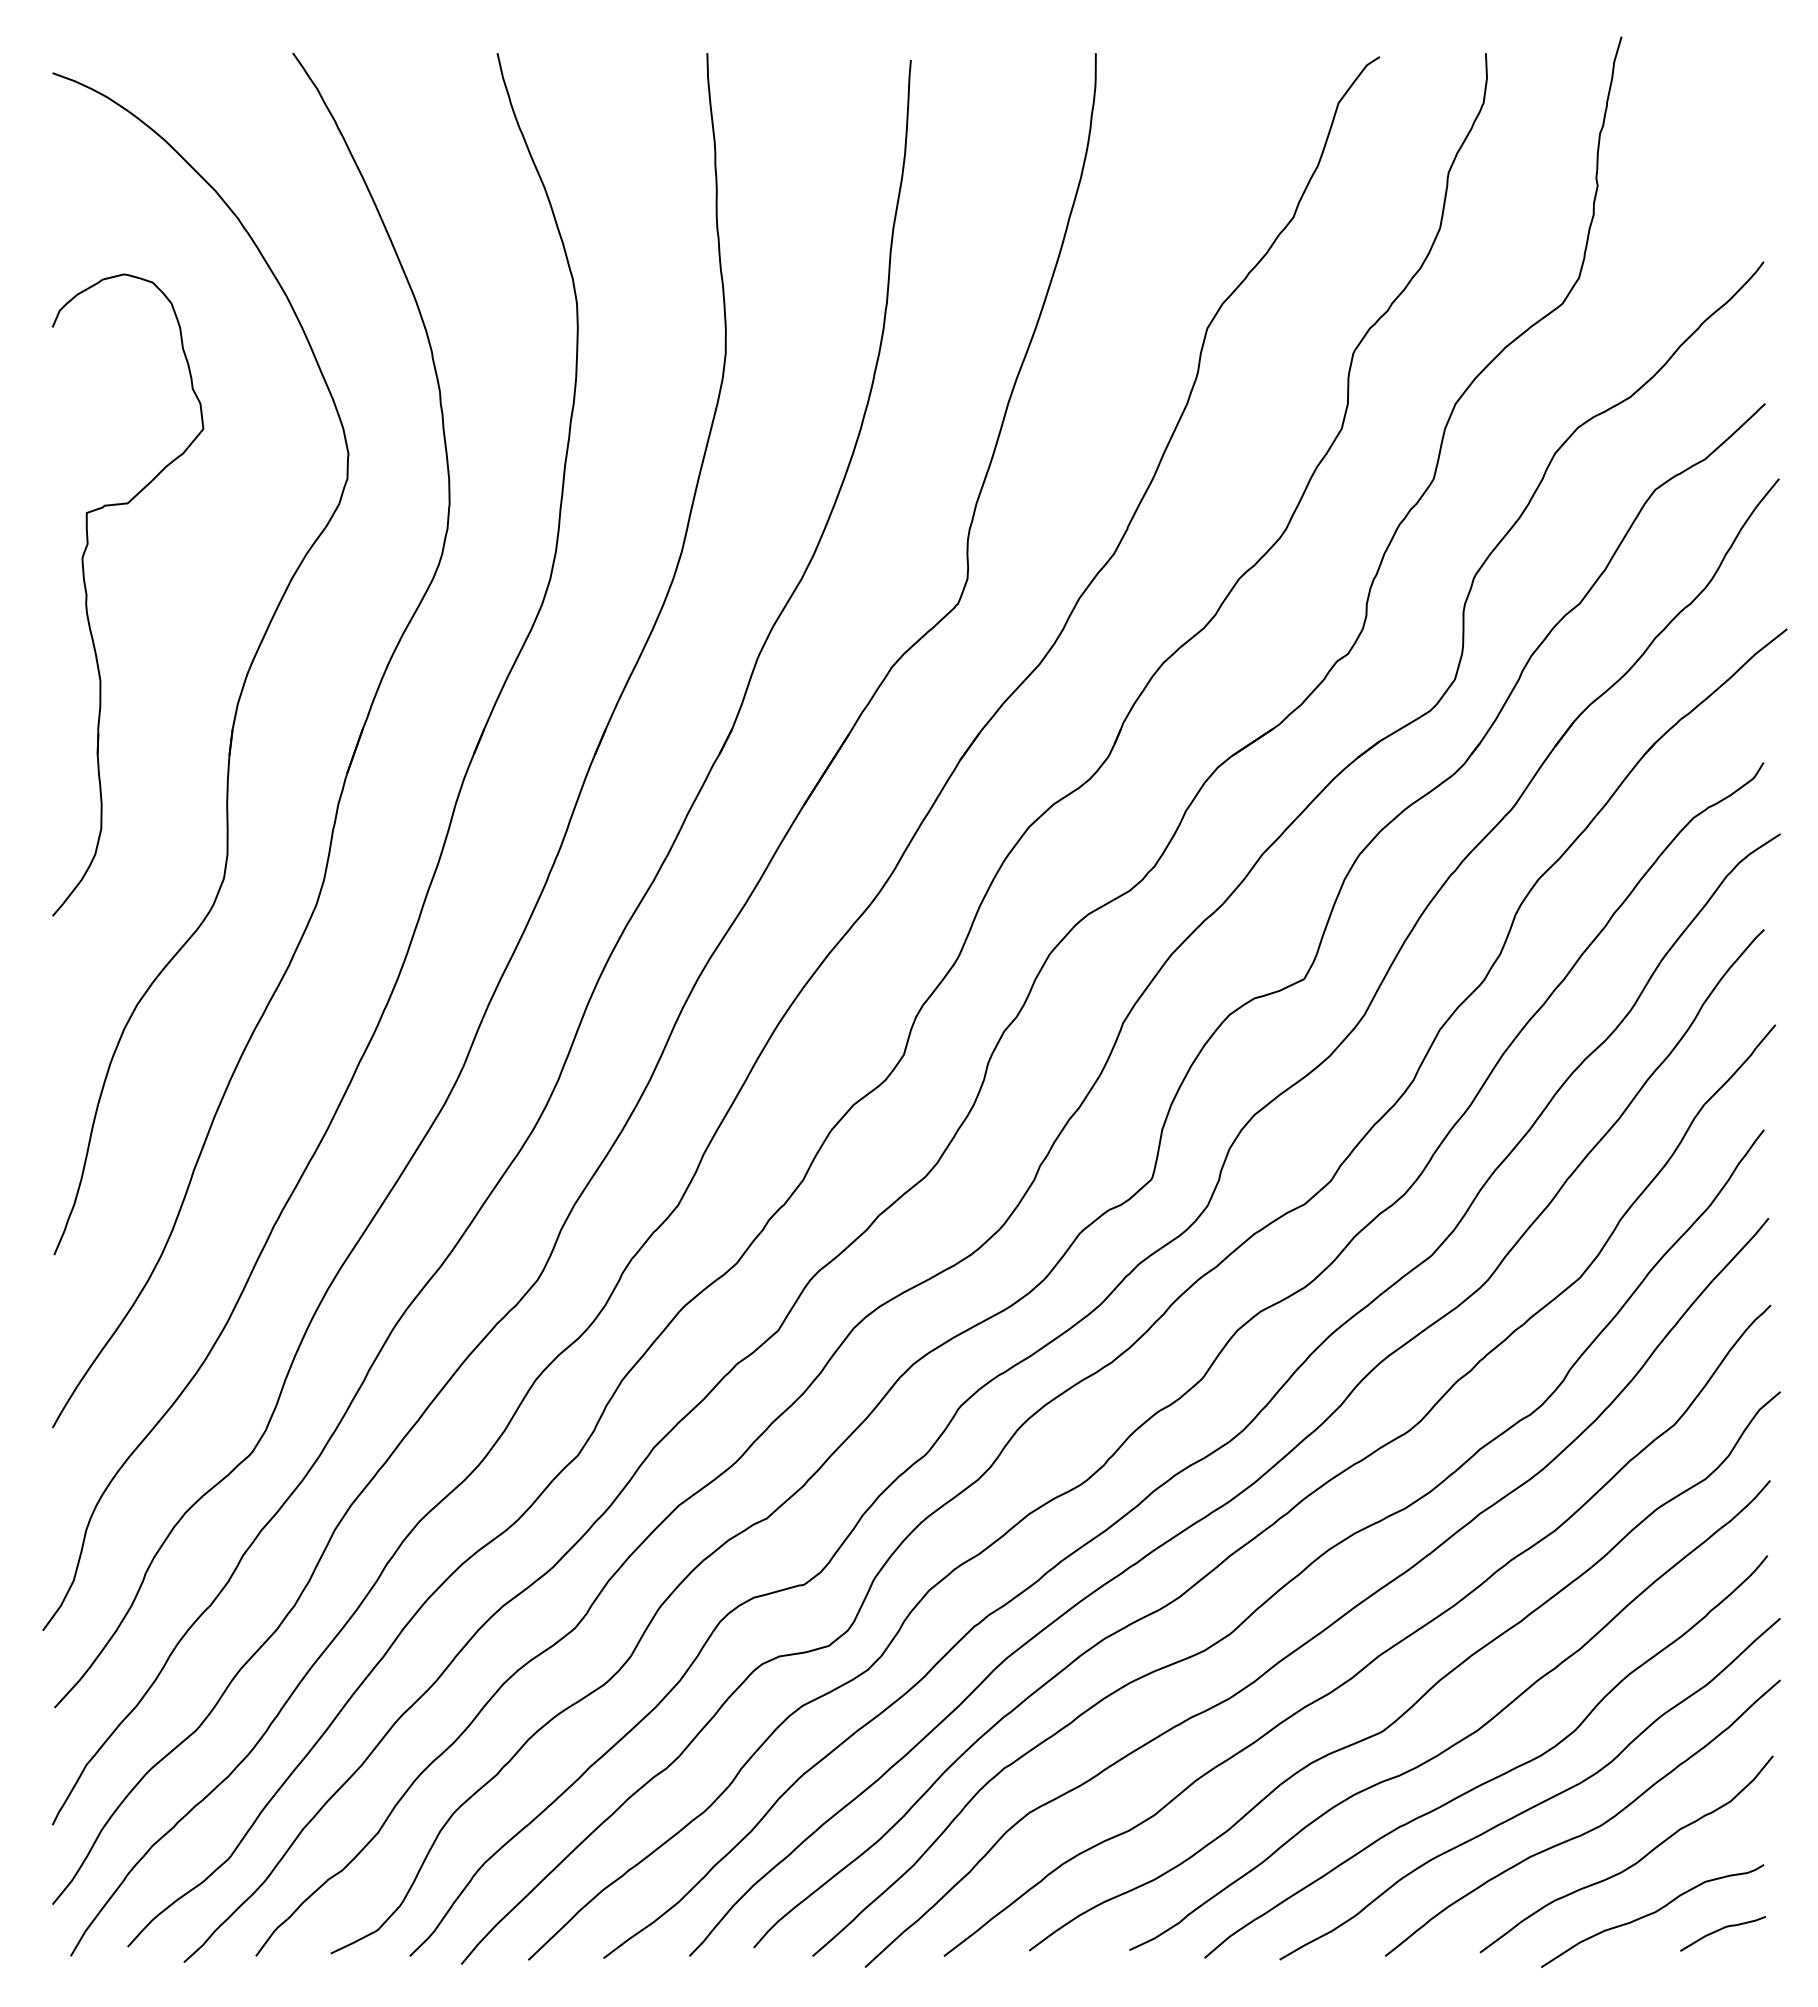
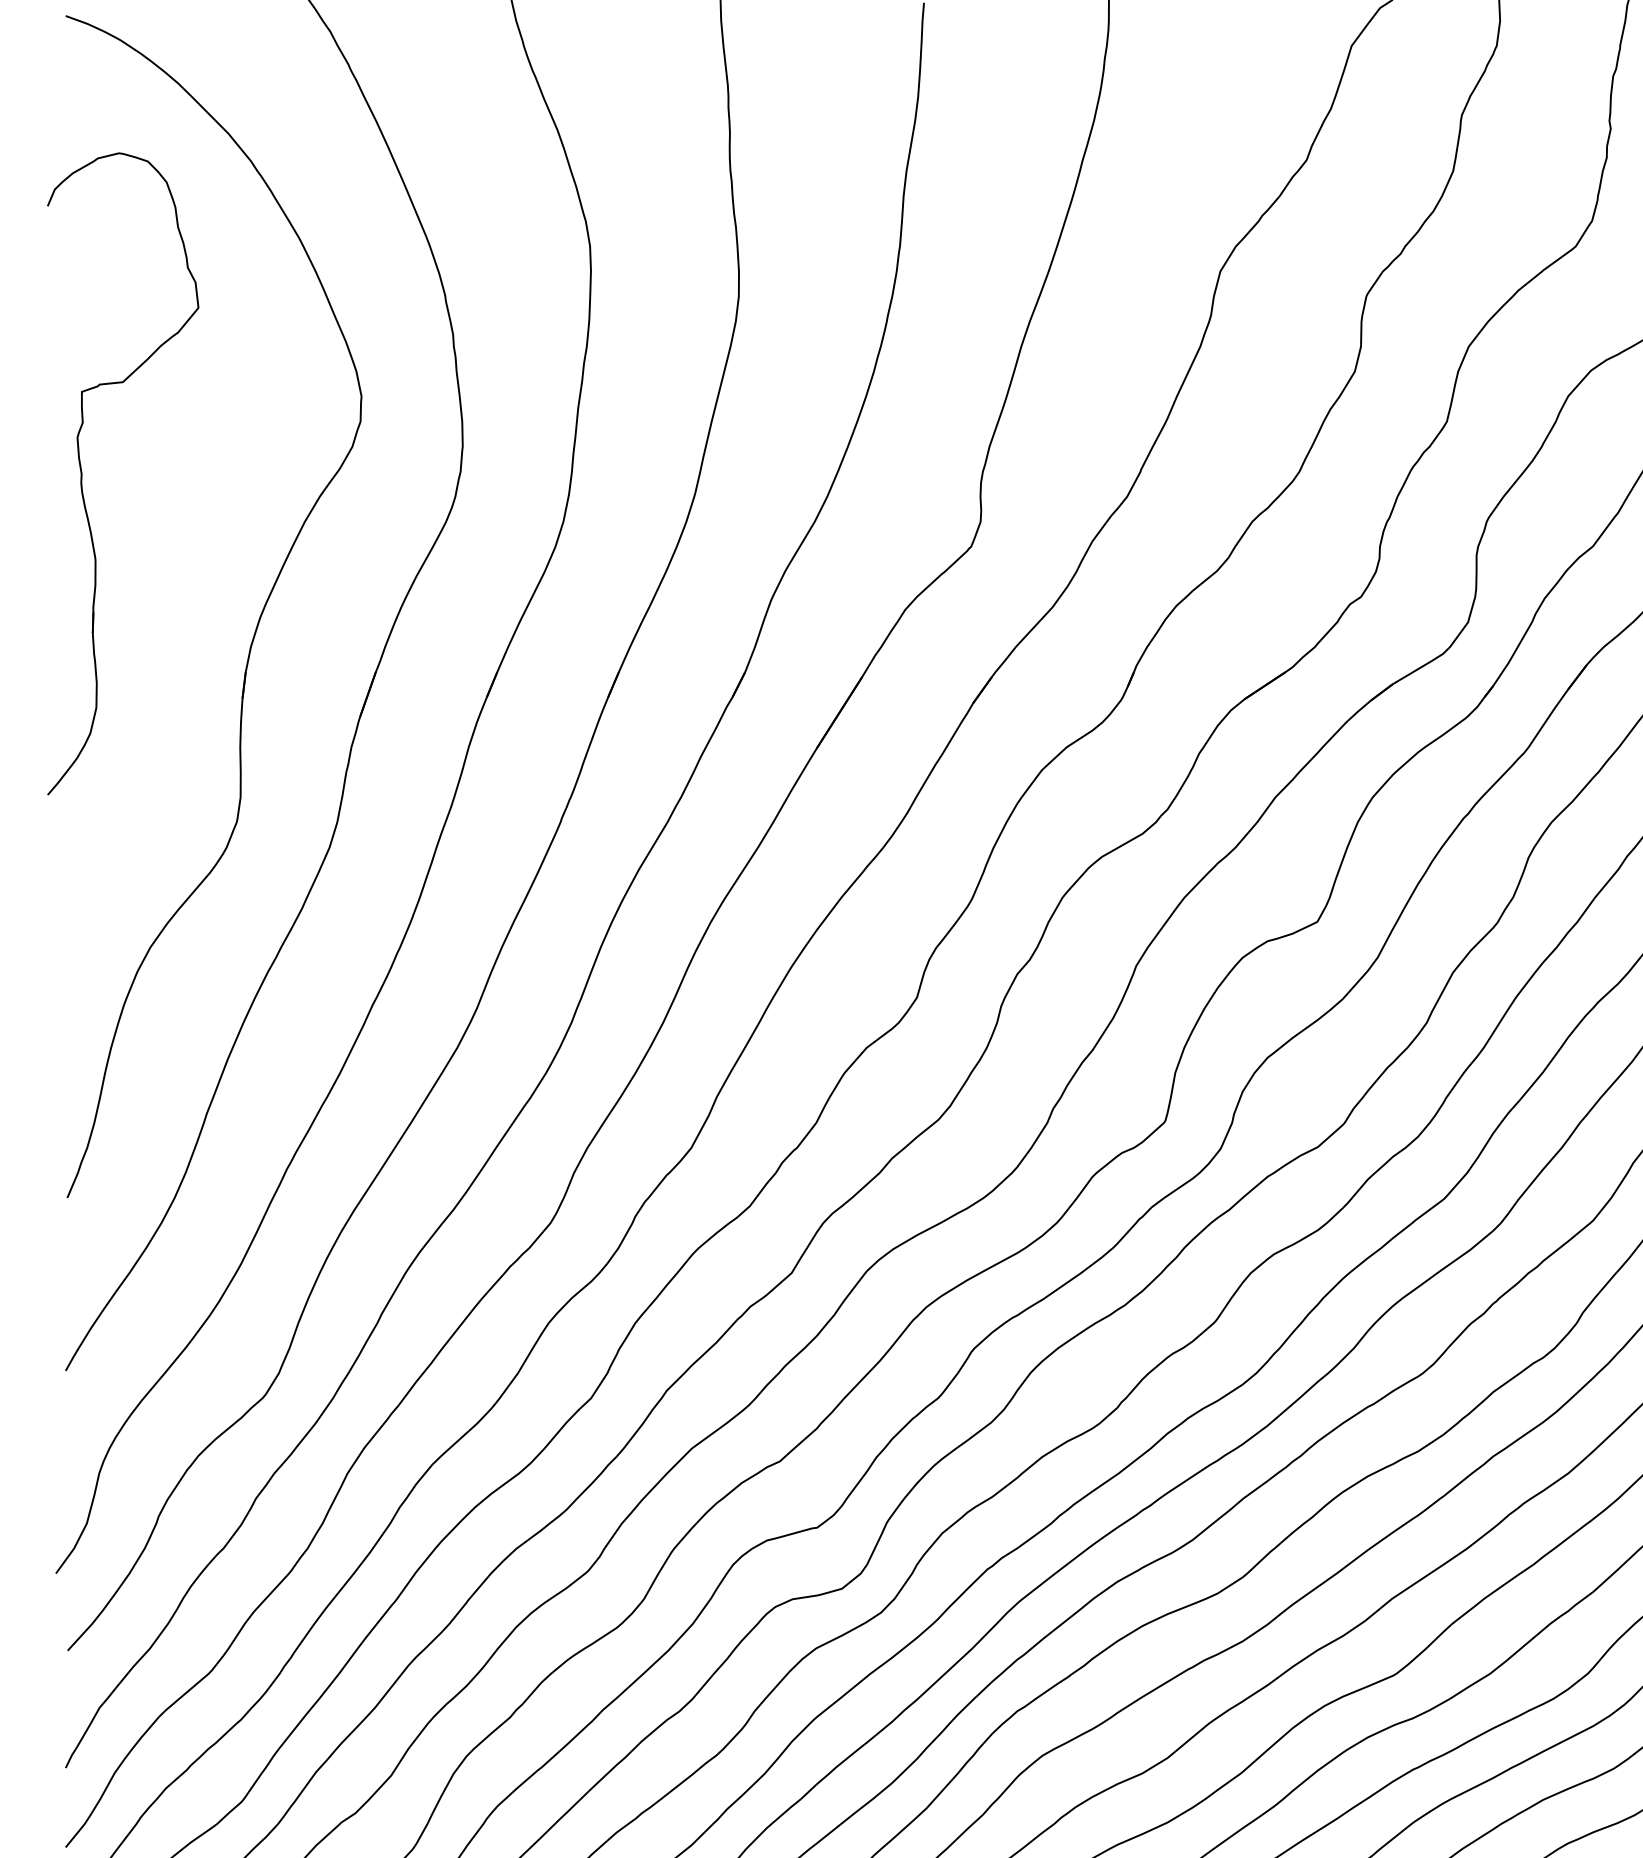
part: (87, 594) -> (82, 473), moved

